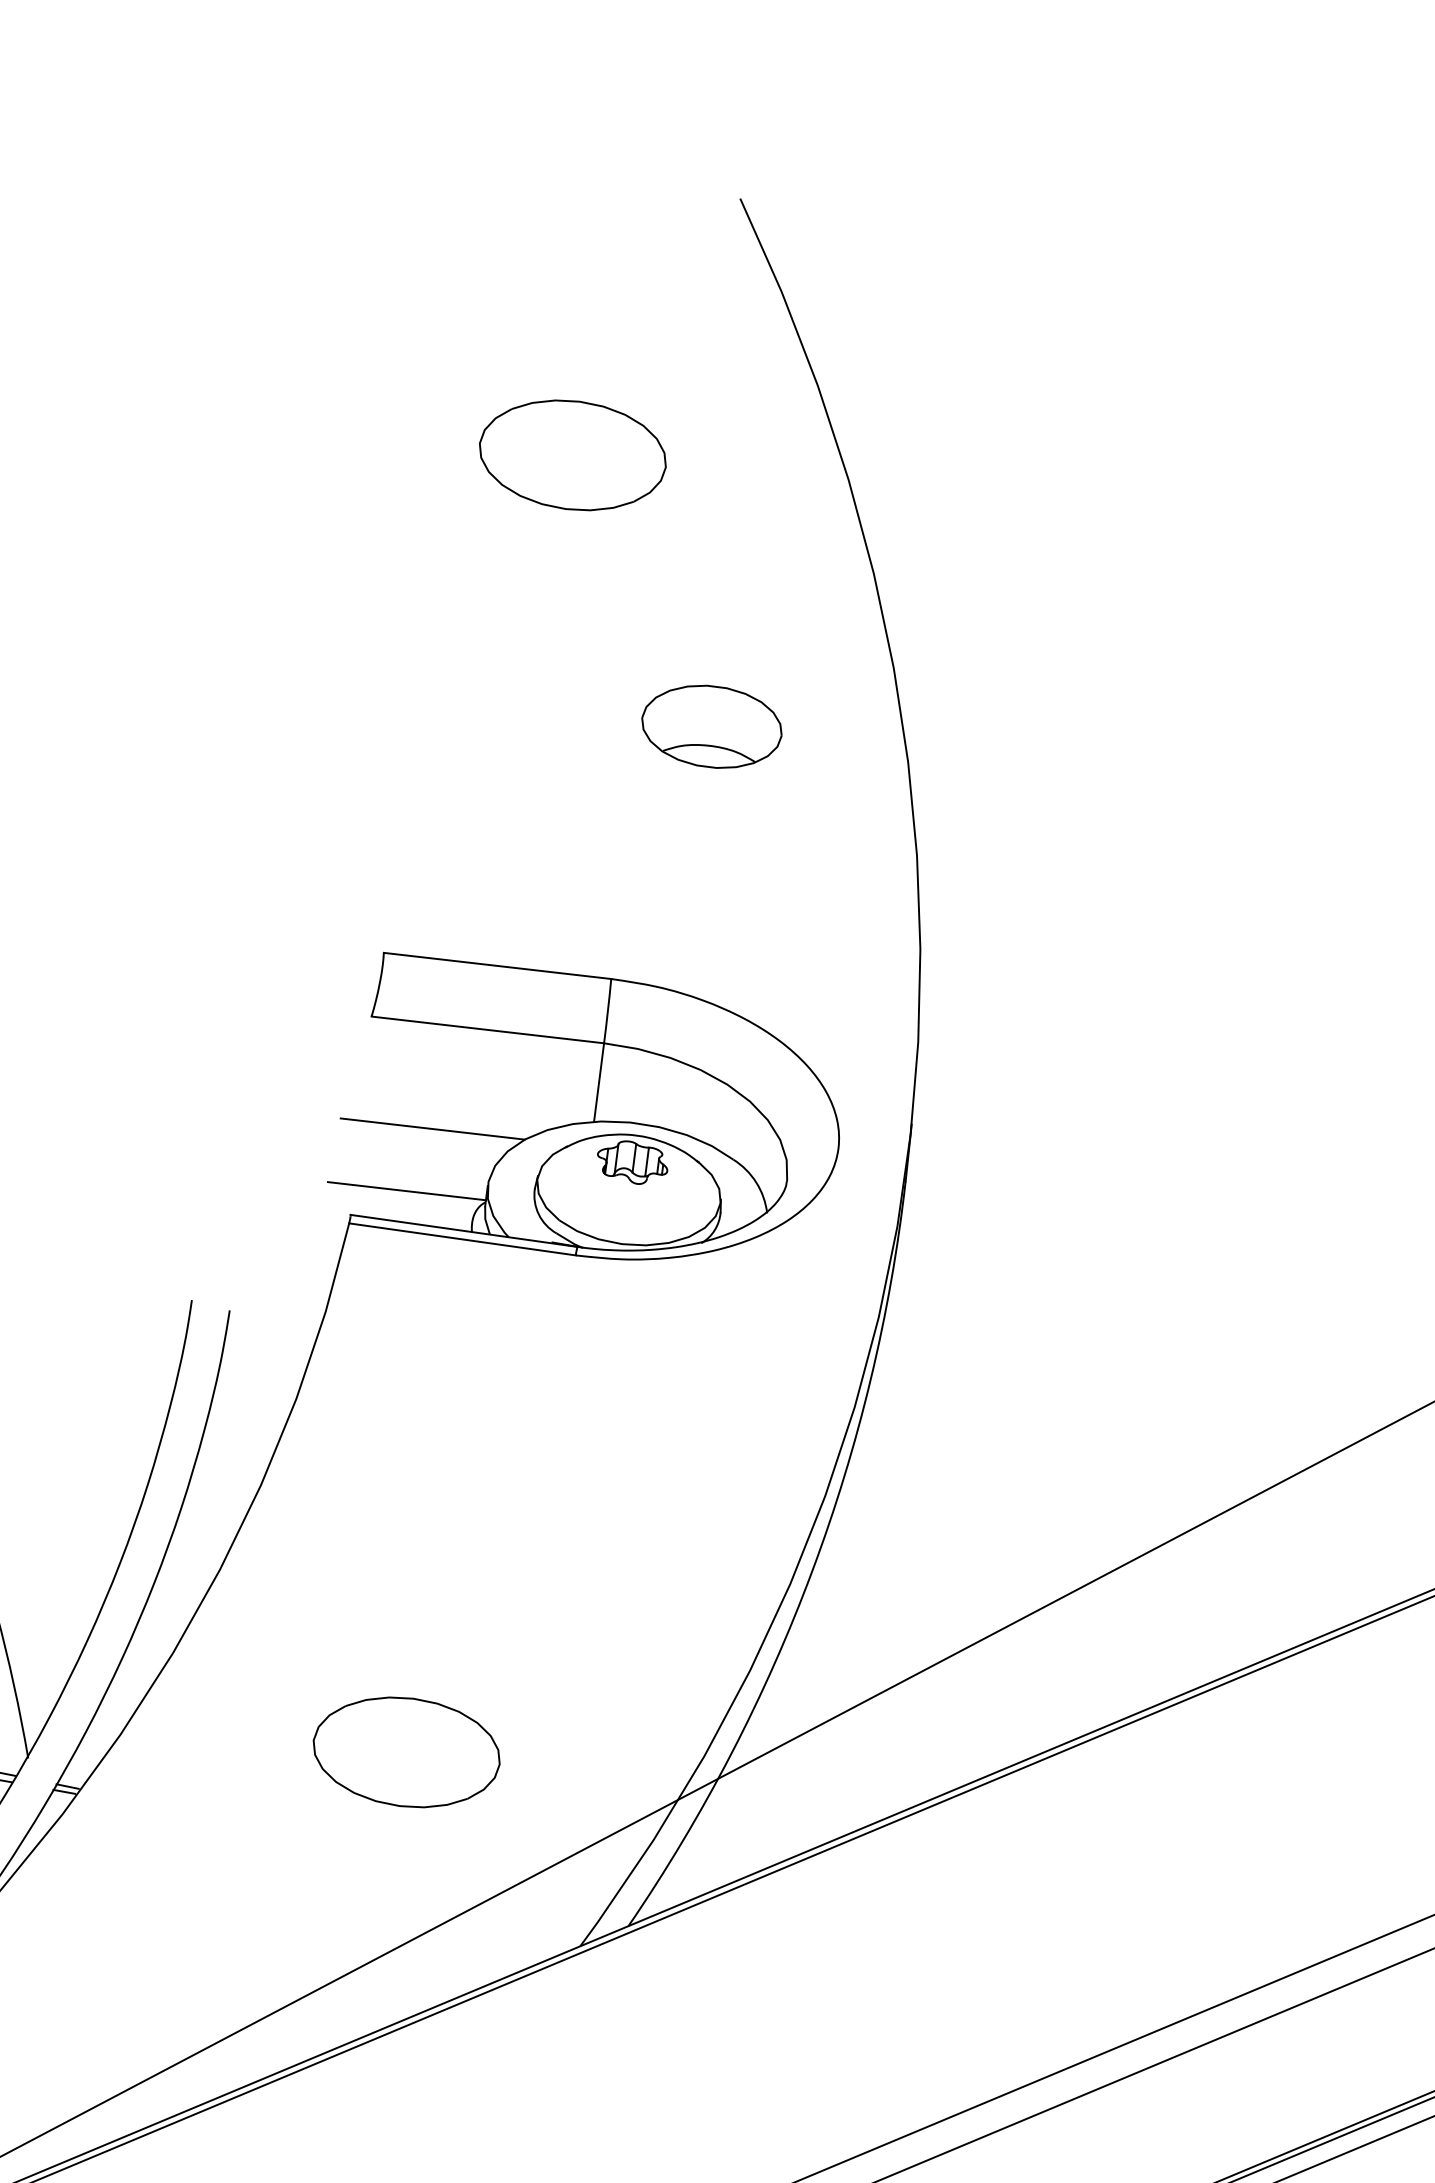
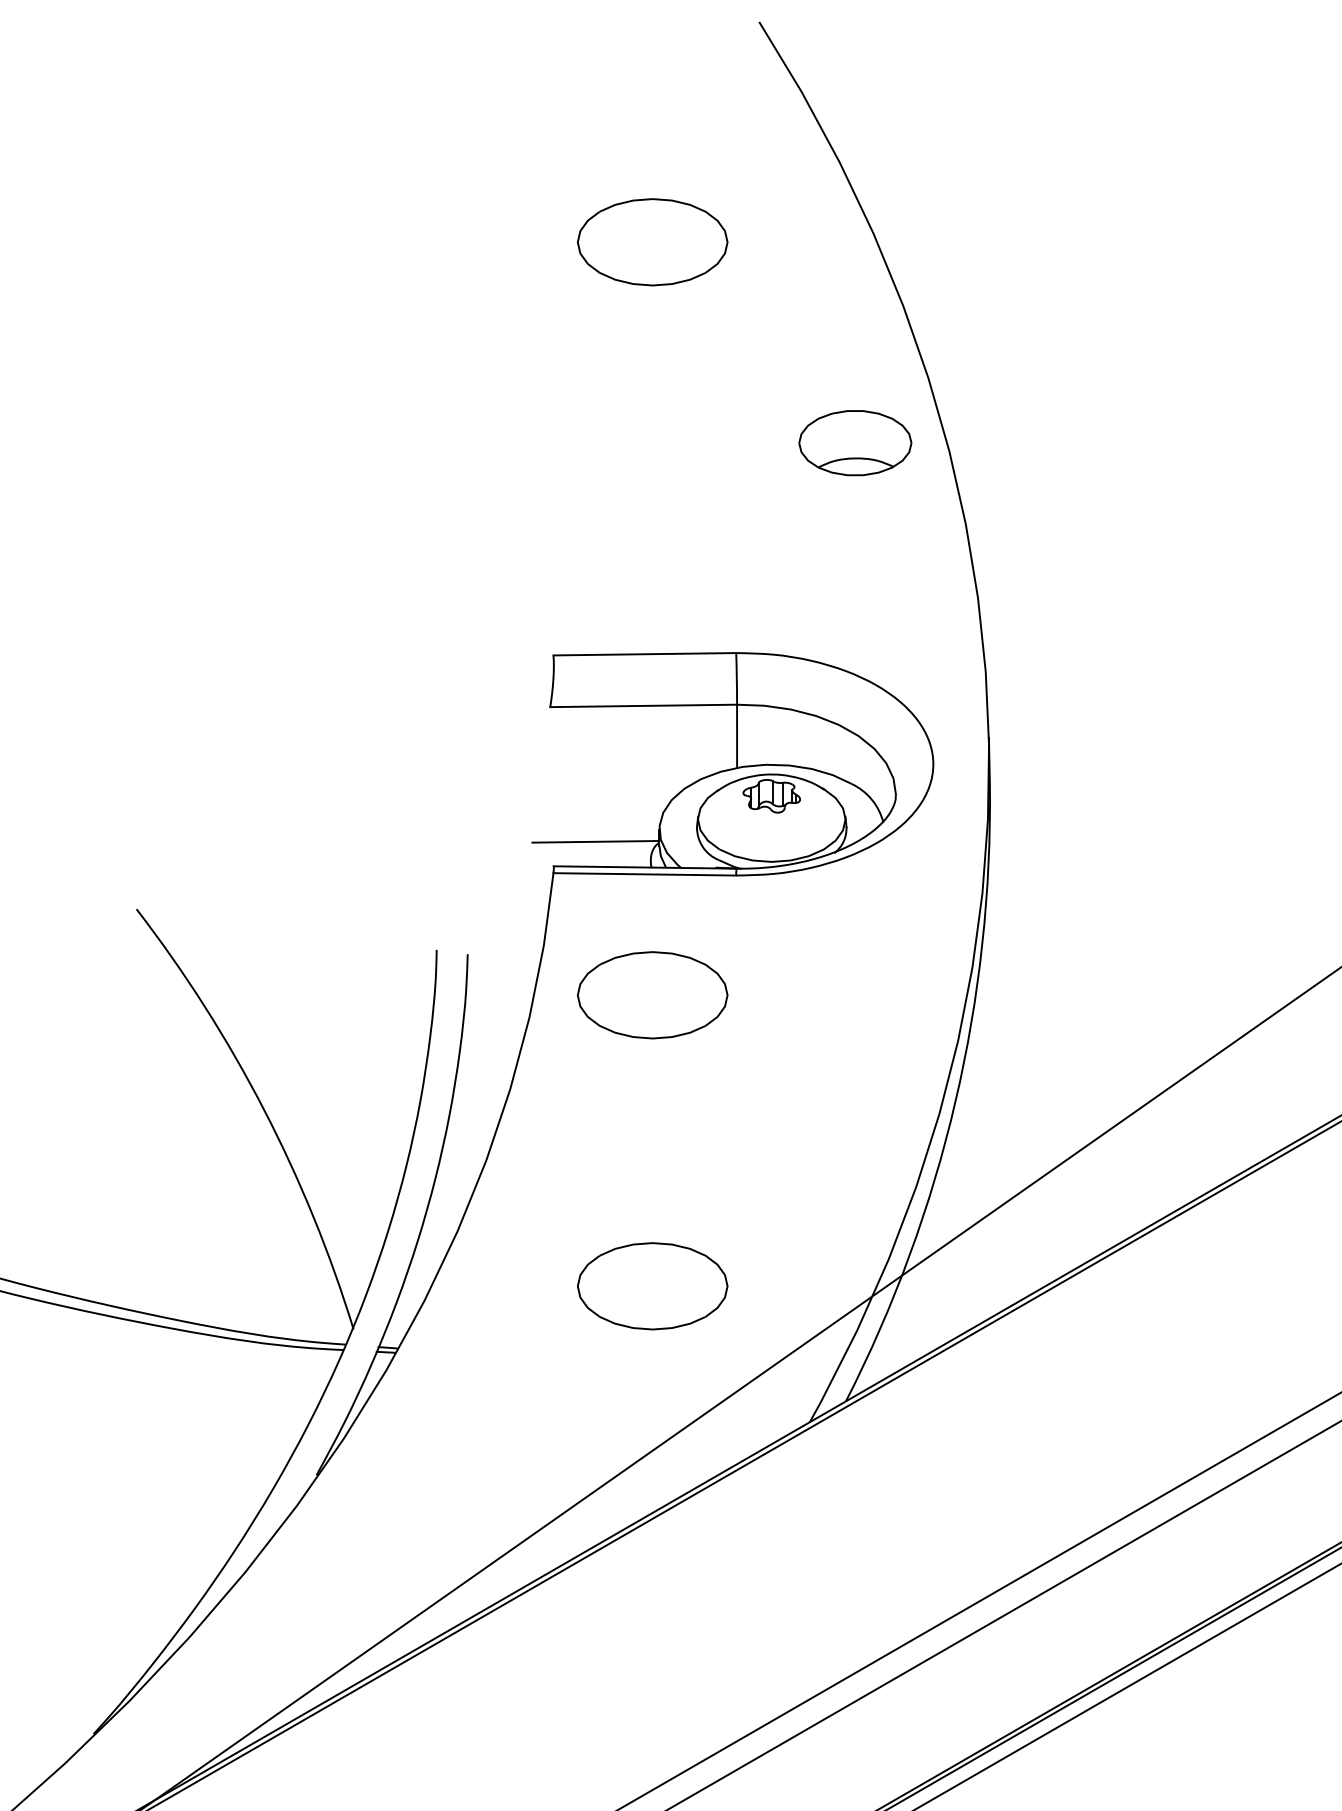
part: (712, 727) -> (855, 443), moved
line: (433, 1128) -> (610, 789), removed
part: (452, 1391) -> (652, 995), added

